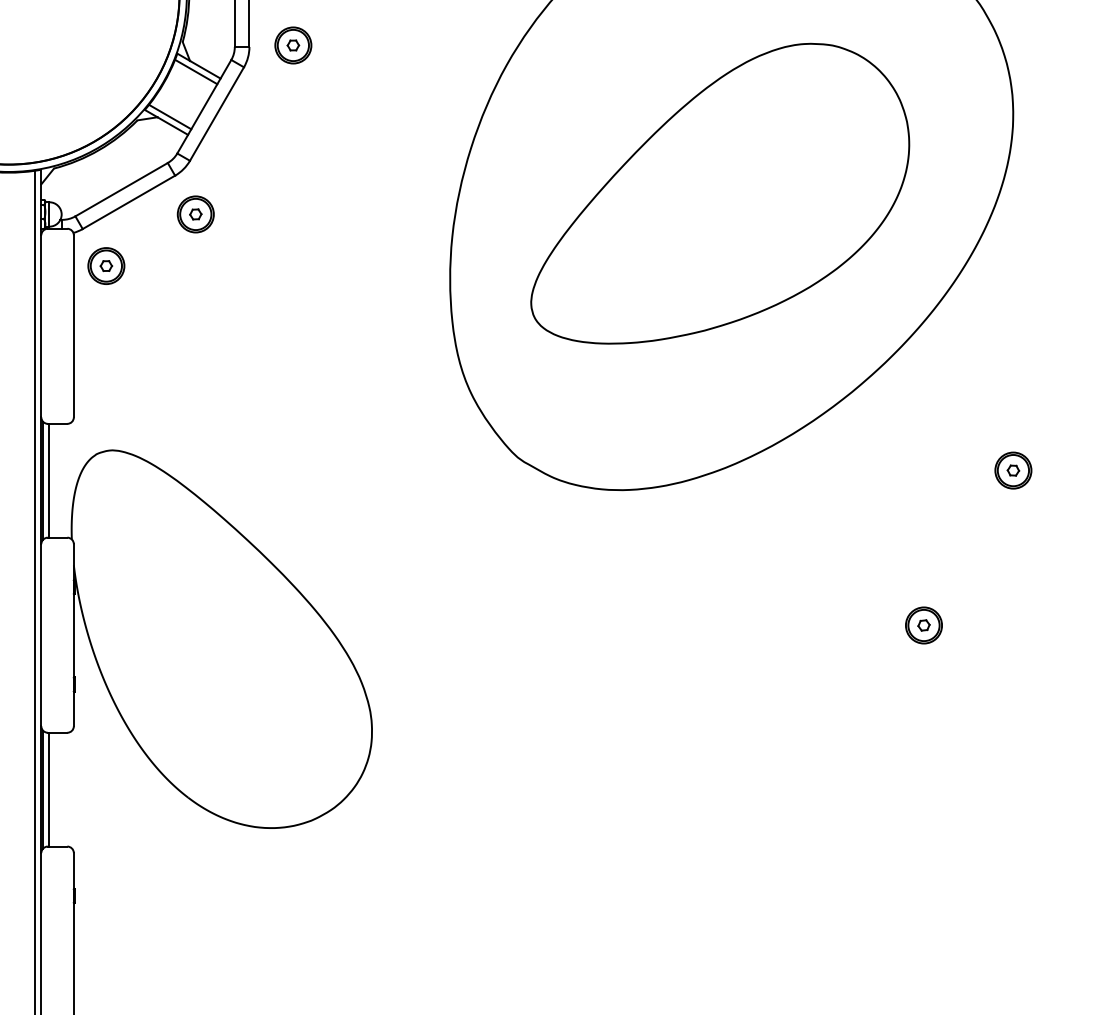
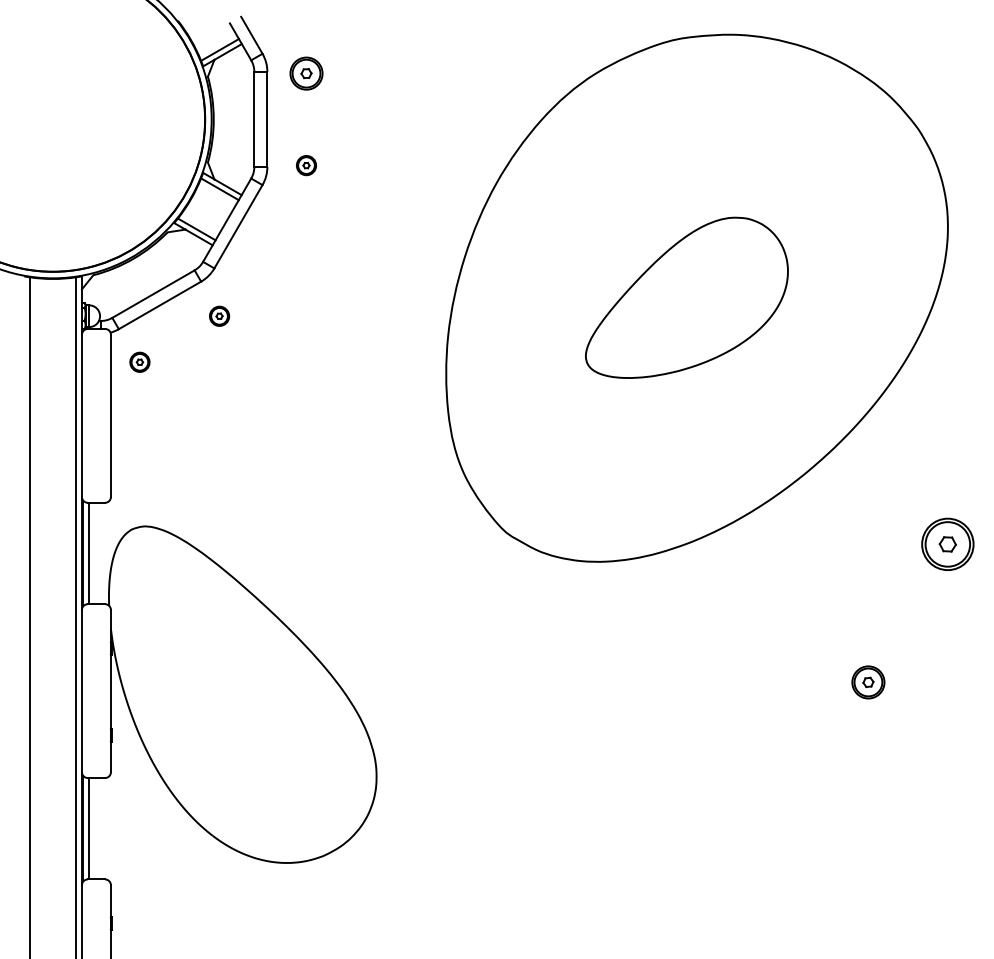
part: (293, 45) -> (306, 165), size x0.6
part: (719, 193) -> (686, 297), size x0.6
part: (195, 214) -> (219, 316), size x0.6
part: (105, 266) -> (139, 362), size x0.6
part: (1013, 470) -> (948, 544), size x1.6

